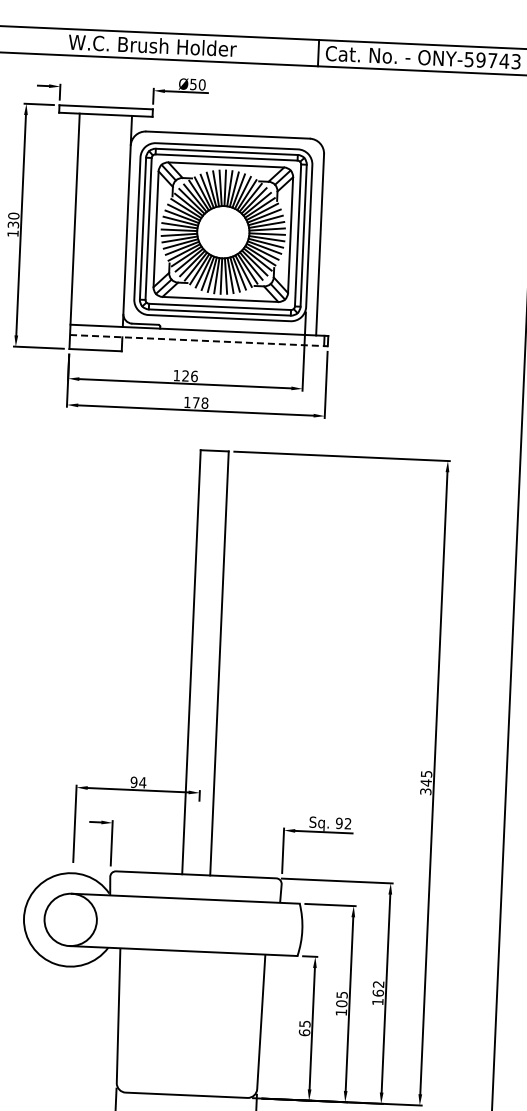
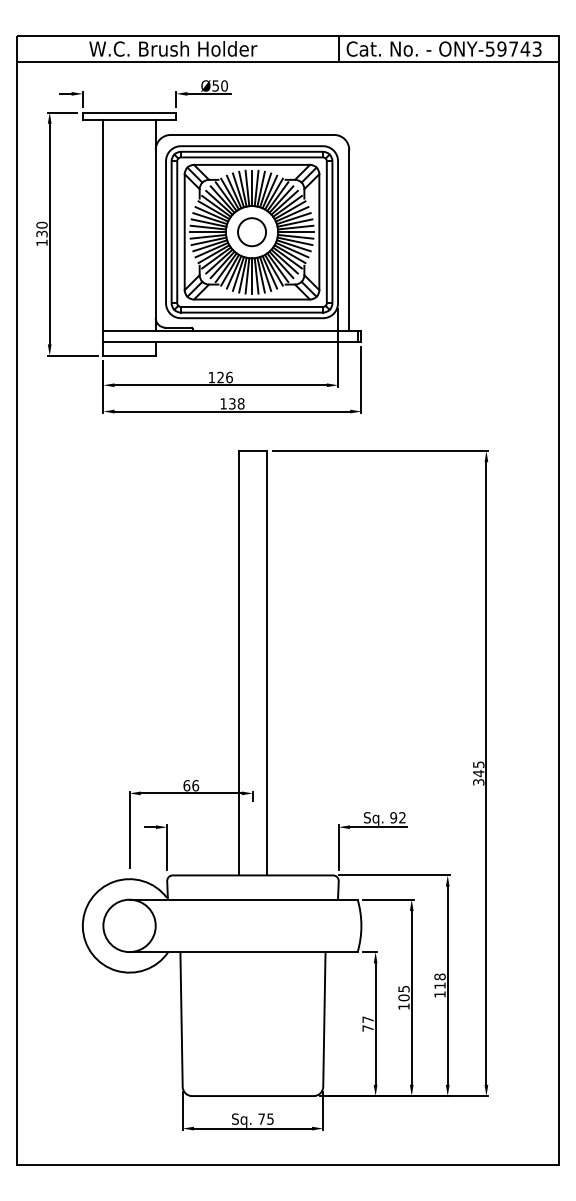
circle: (222, 232) -> (251, 232), added
line: (199, 340) -> (232, 341), dashed -> solid
text: (196, 402) -> (232, 403), 178 -> 138
text: (137, 782) -> (190, 785), 94 -> 66
text: (377, 988) -> (439, 981), 162 -> 118
text: (304, 1027) -> (367, 1023), 65 -> 77

